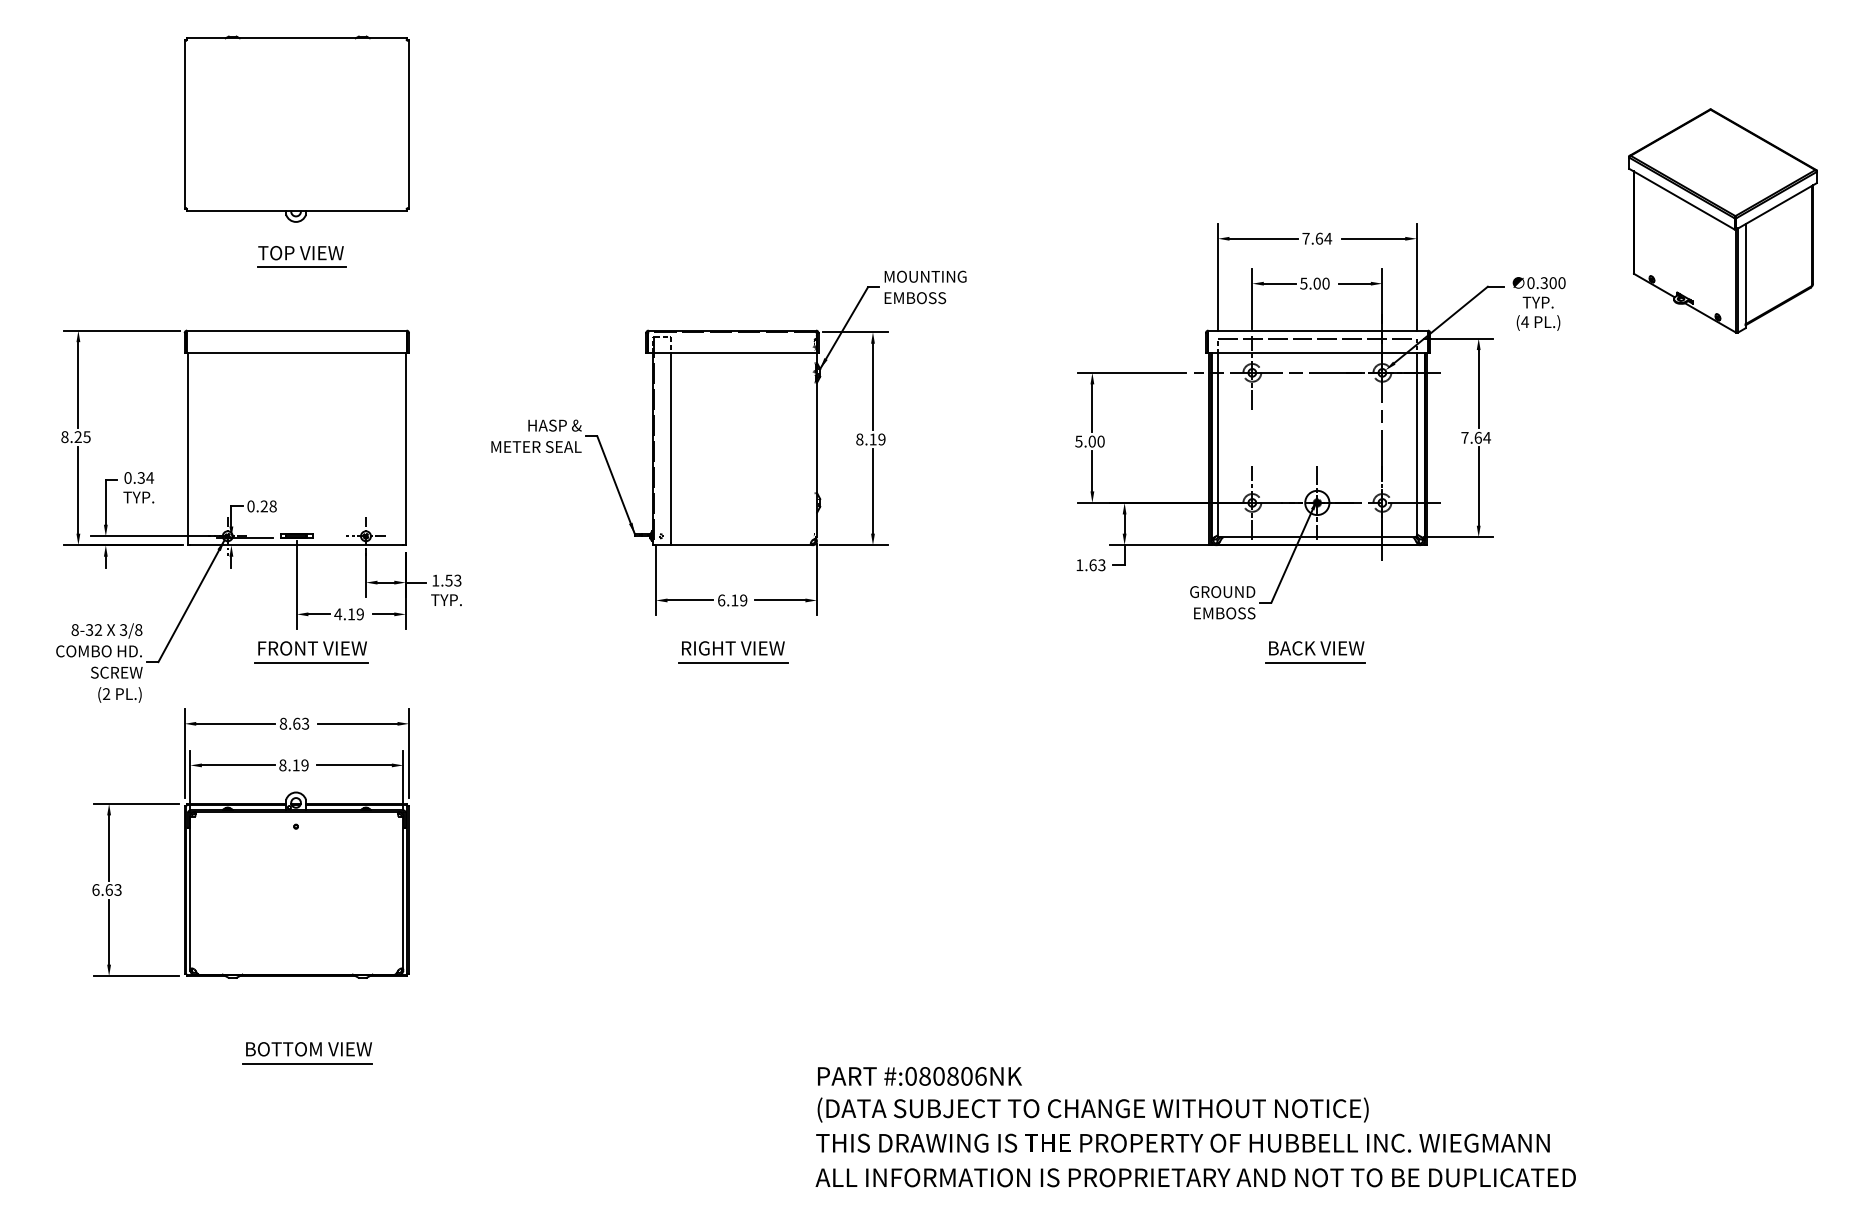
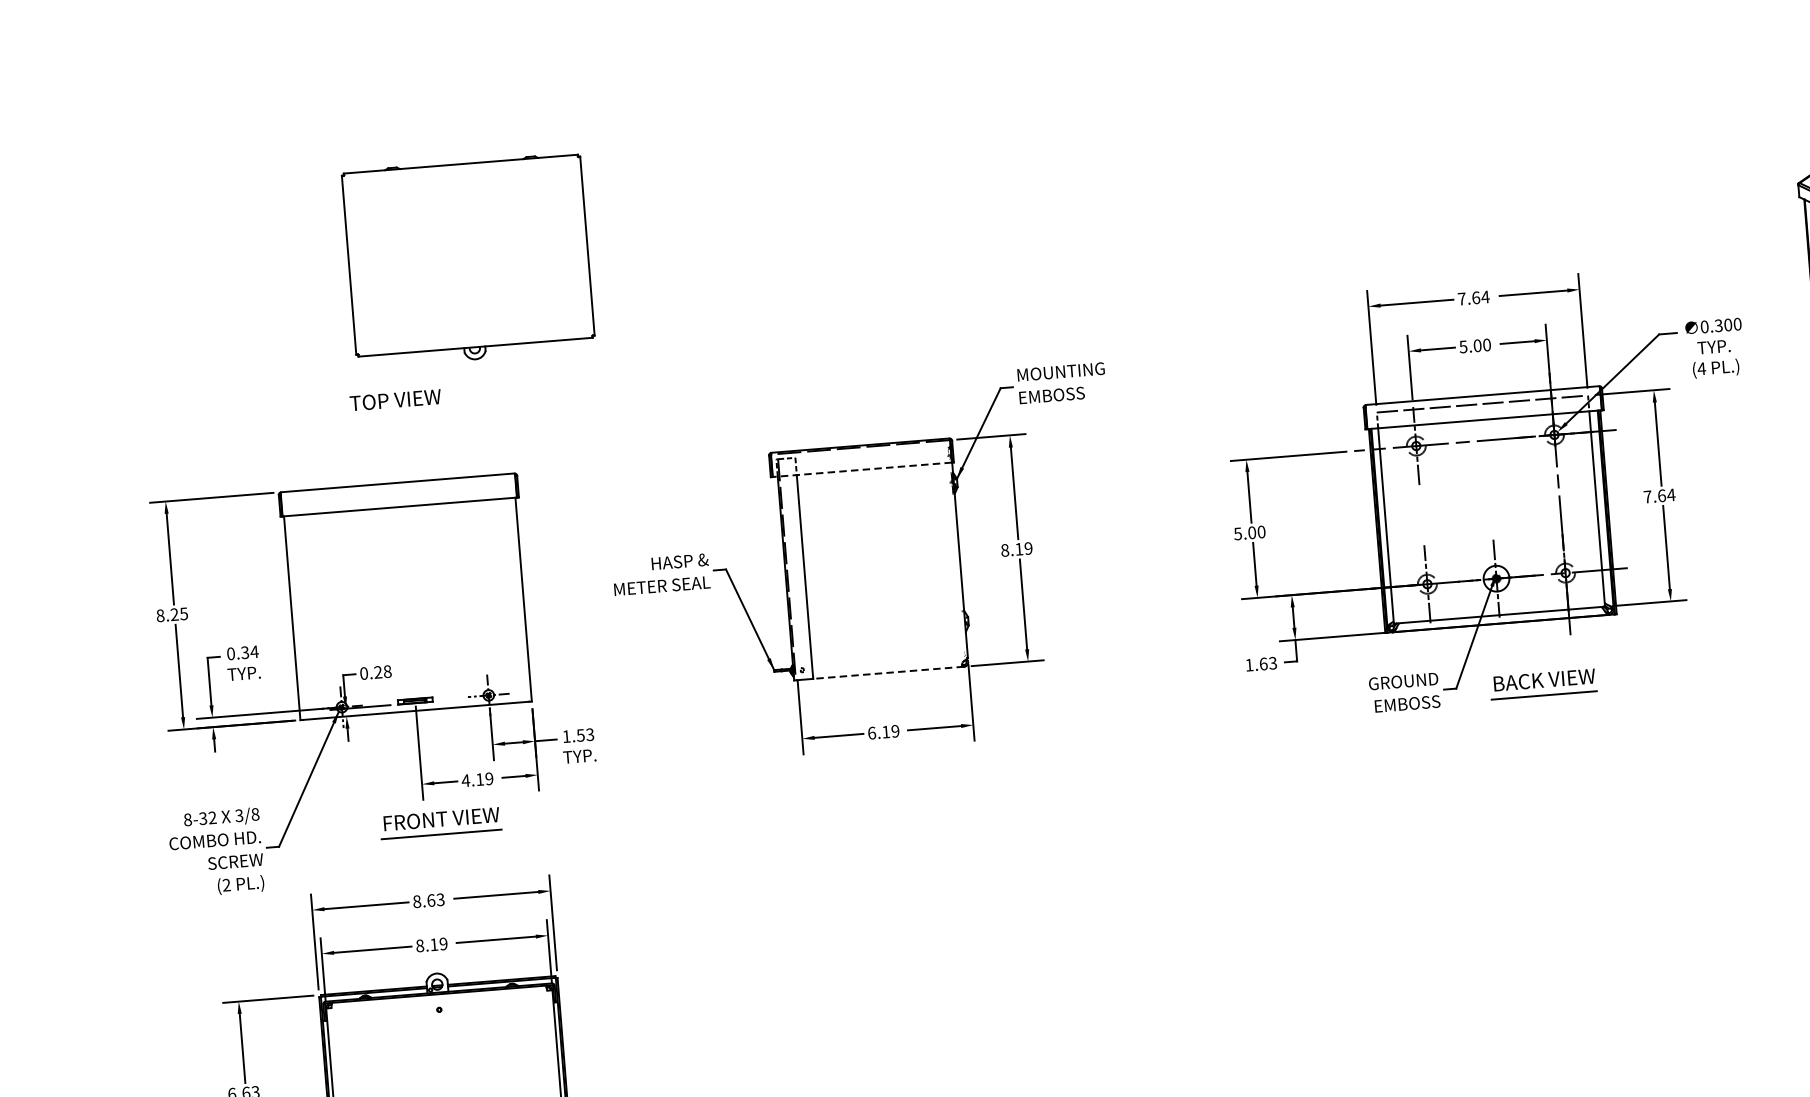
part: (296, 128) -> (468, 260), moved
line: (301, 267) -> (397, 415), removed
line: (731, 353) -> (861, 470), solid -> dashed
line: (741, 545) -> (888, 673), solid -> dashed
part: (733, 652) -> (889, 787), removed
part: (1315, 652) -> (1543, 684), moved

